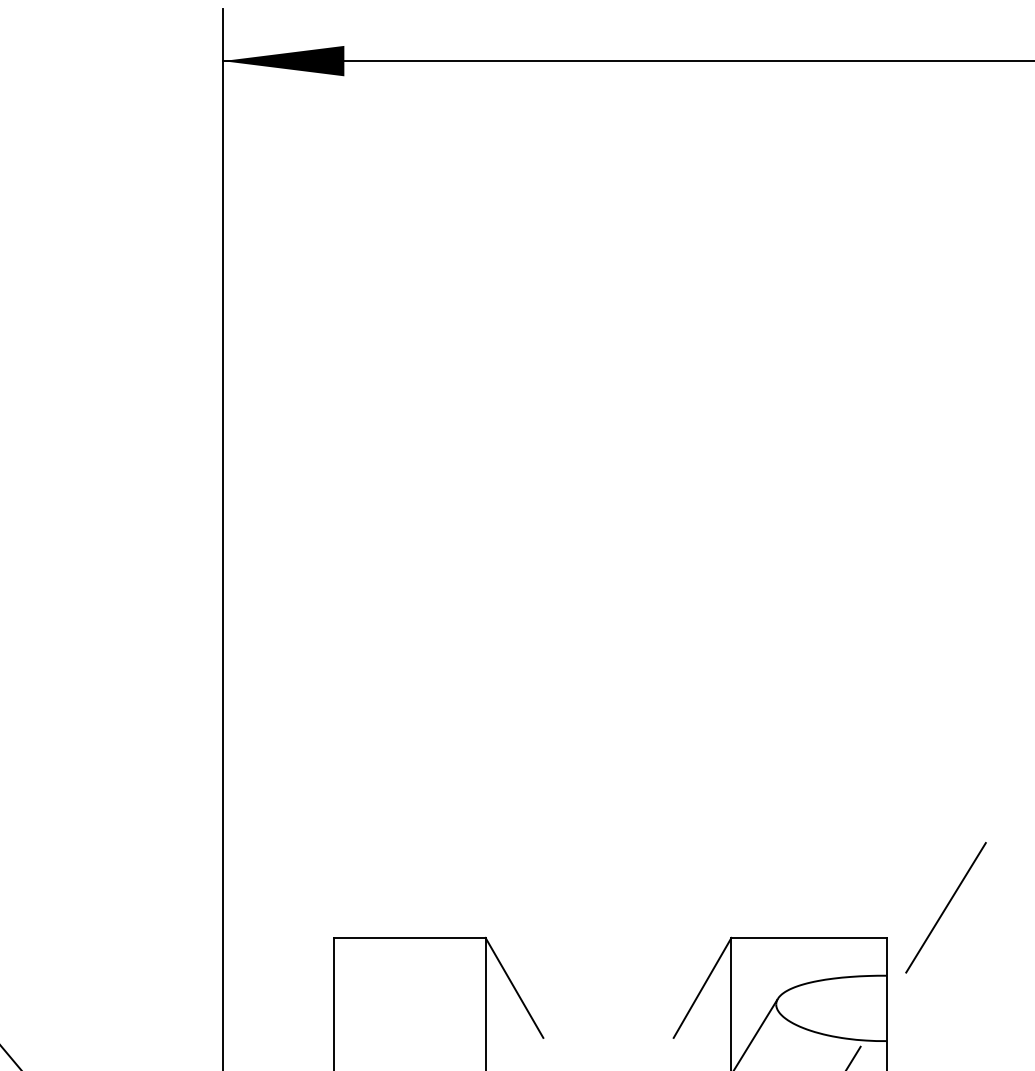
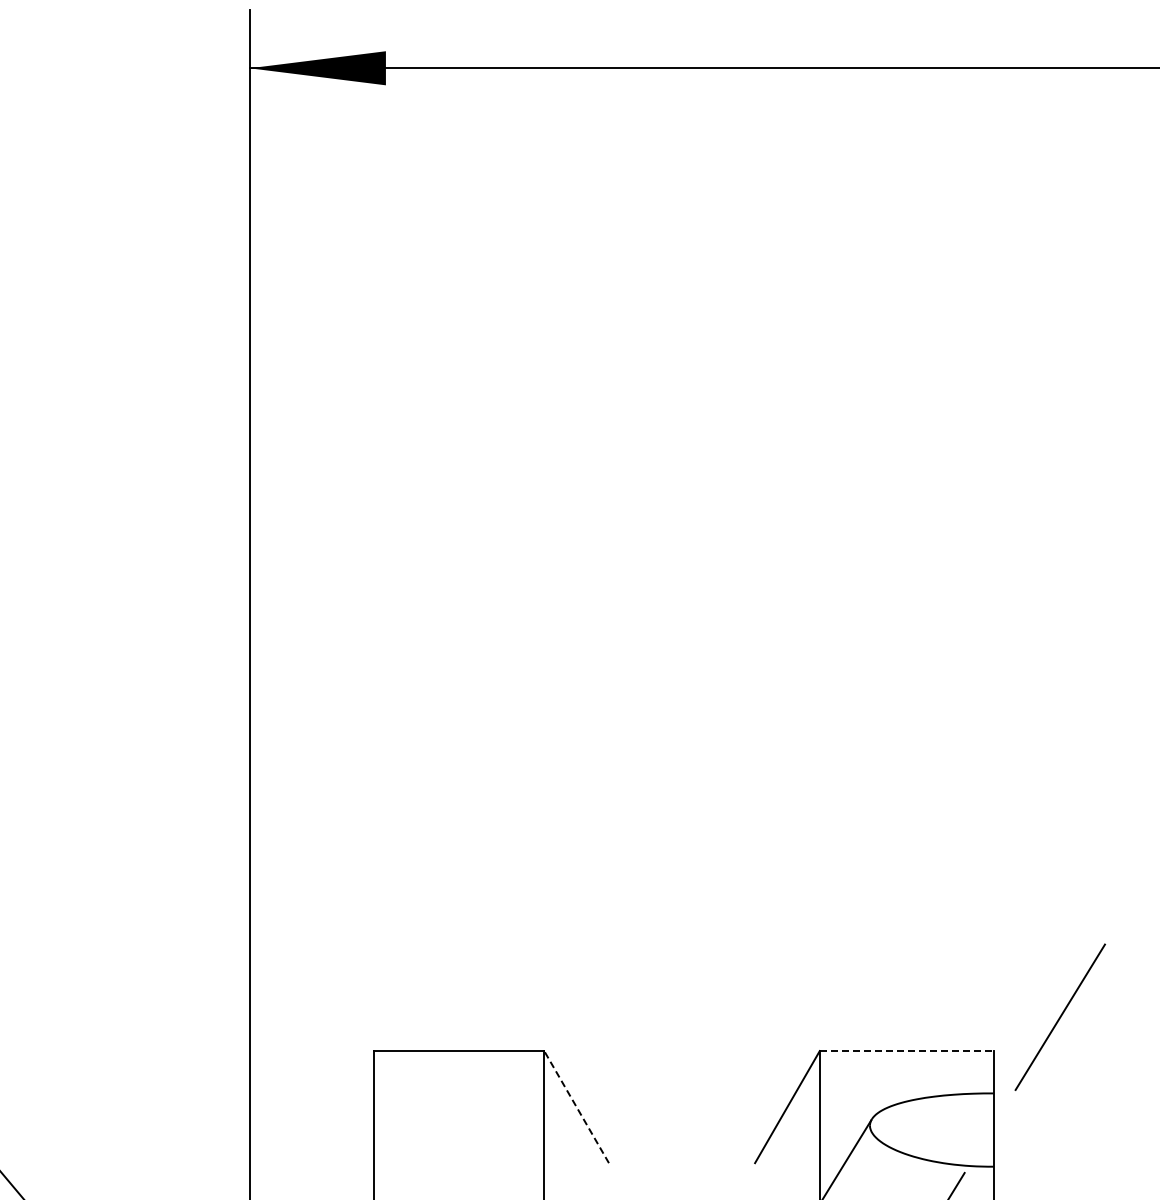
line: (808, 938) -> (906, 1051), solid -> dashed
line: (514, 988) -> (576, 1107), solid -> dashed

